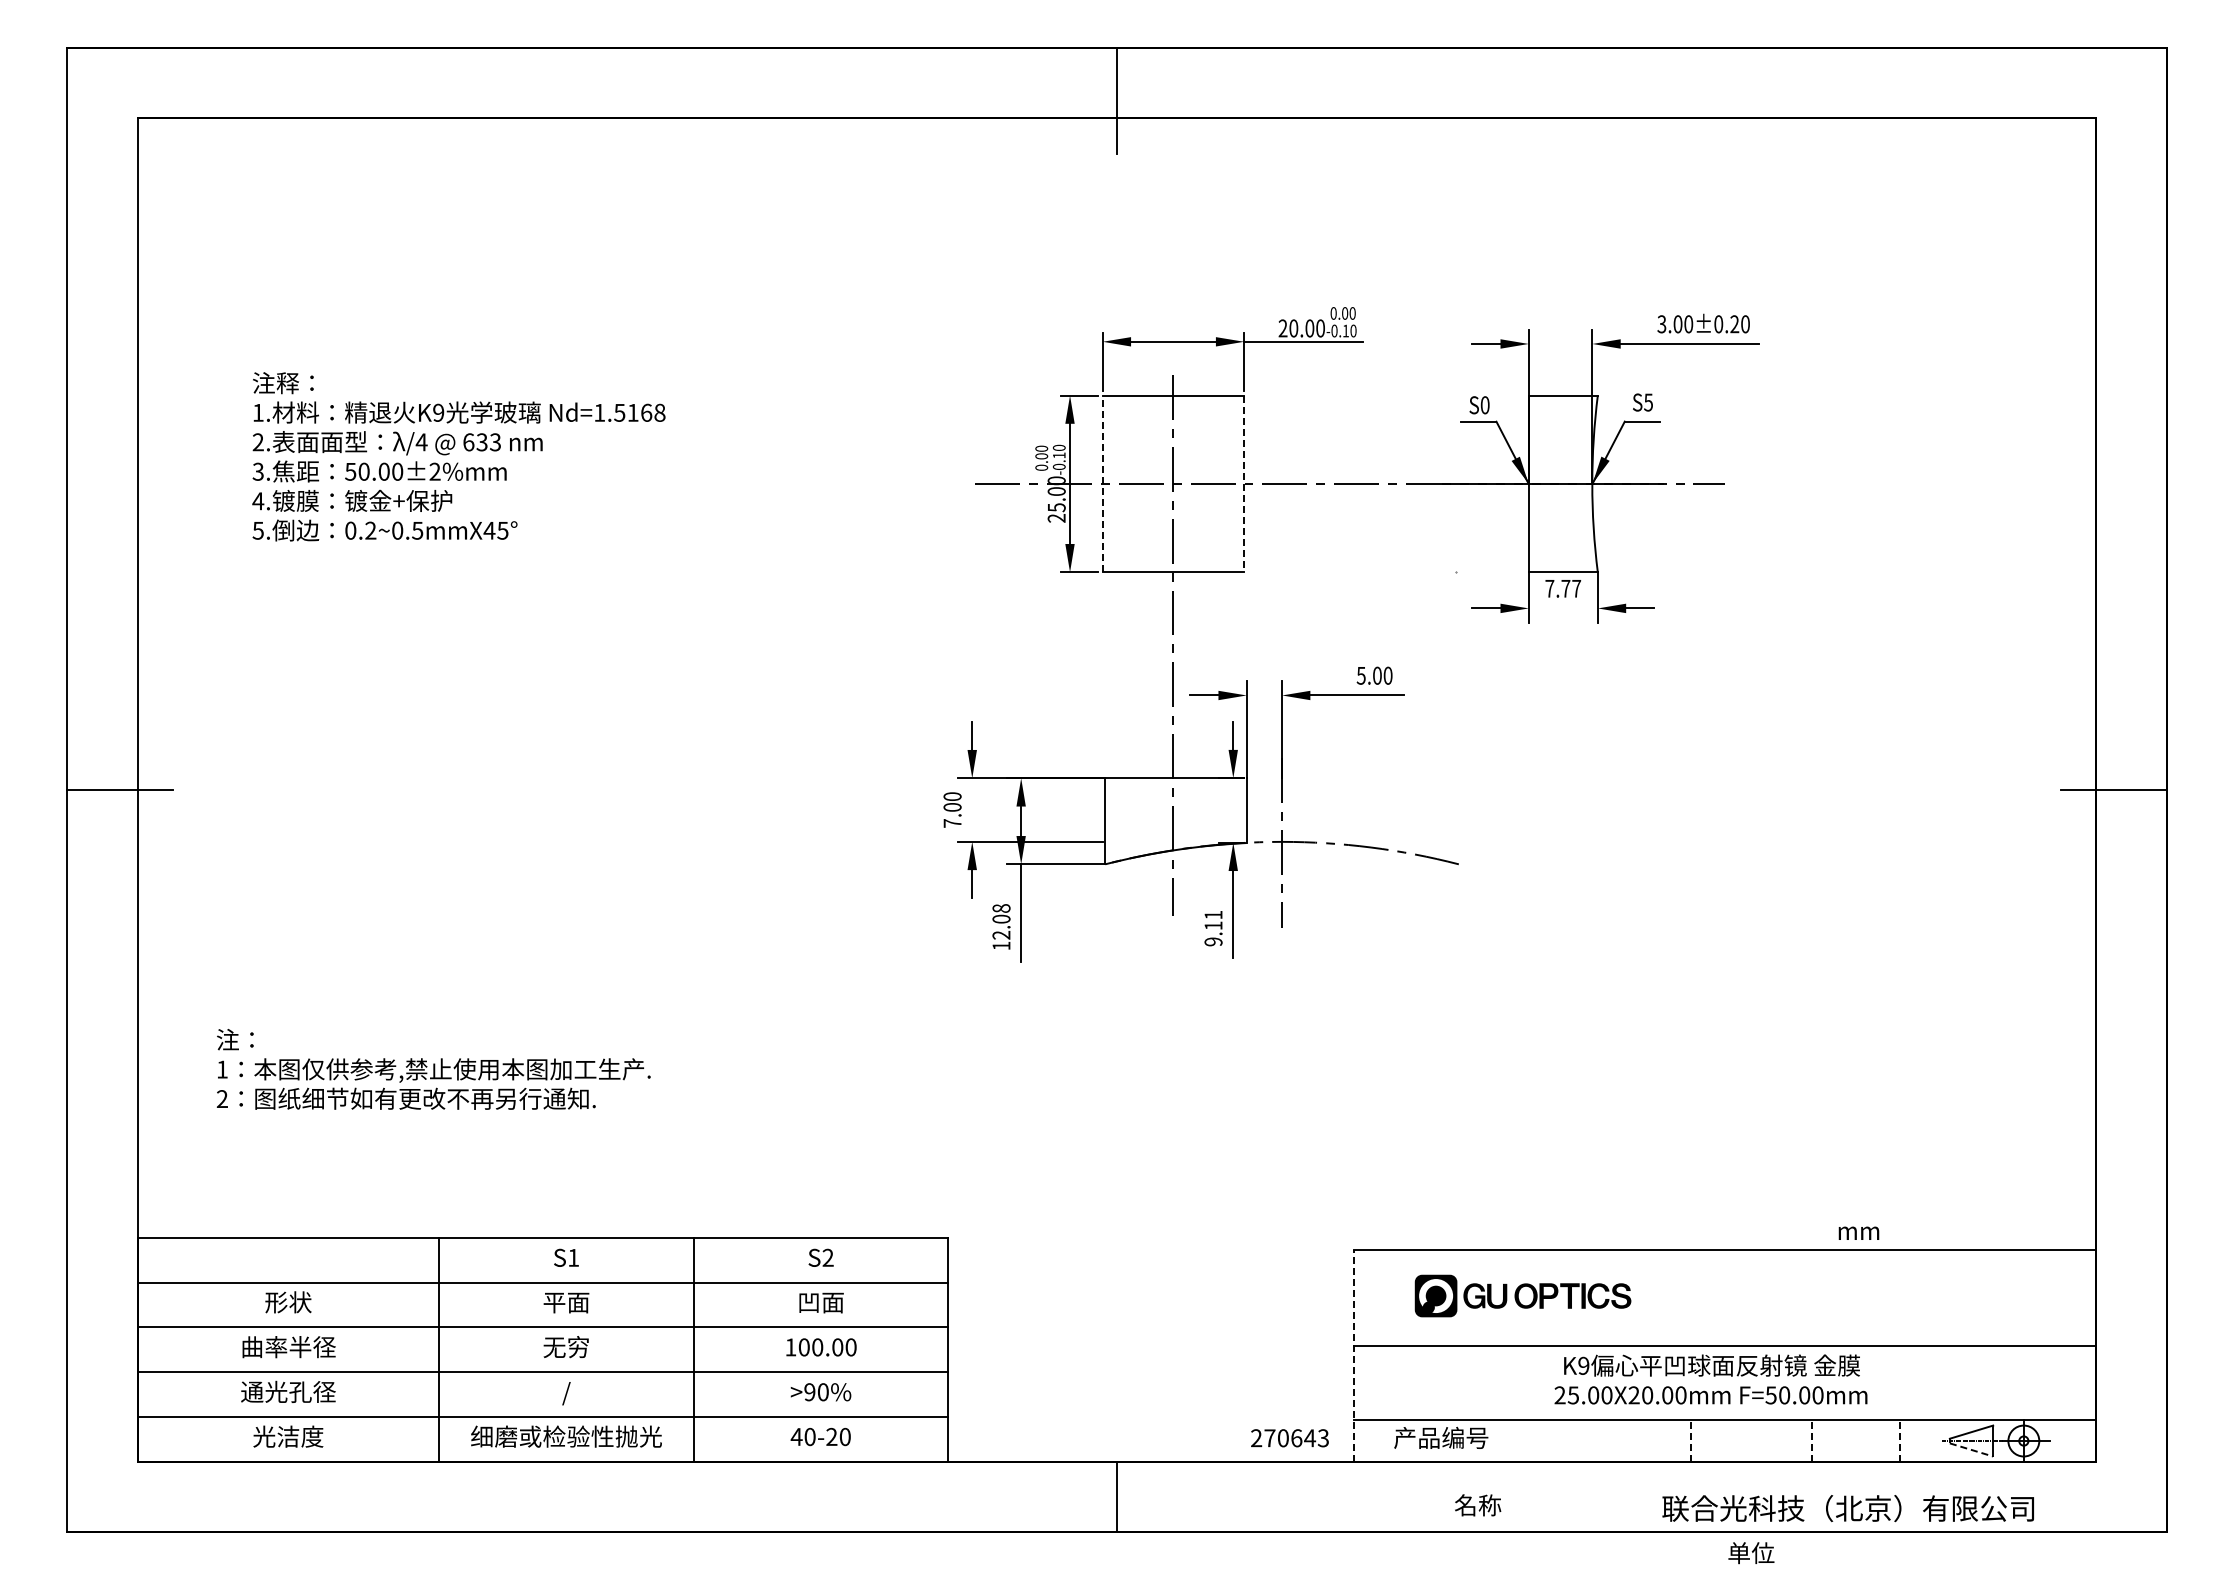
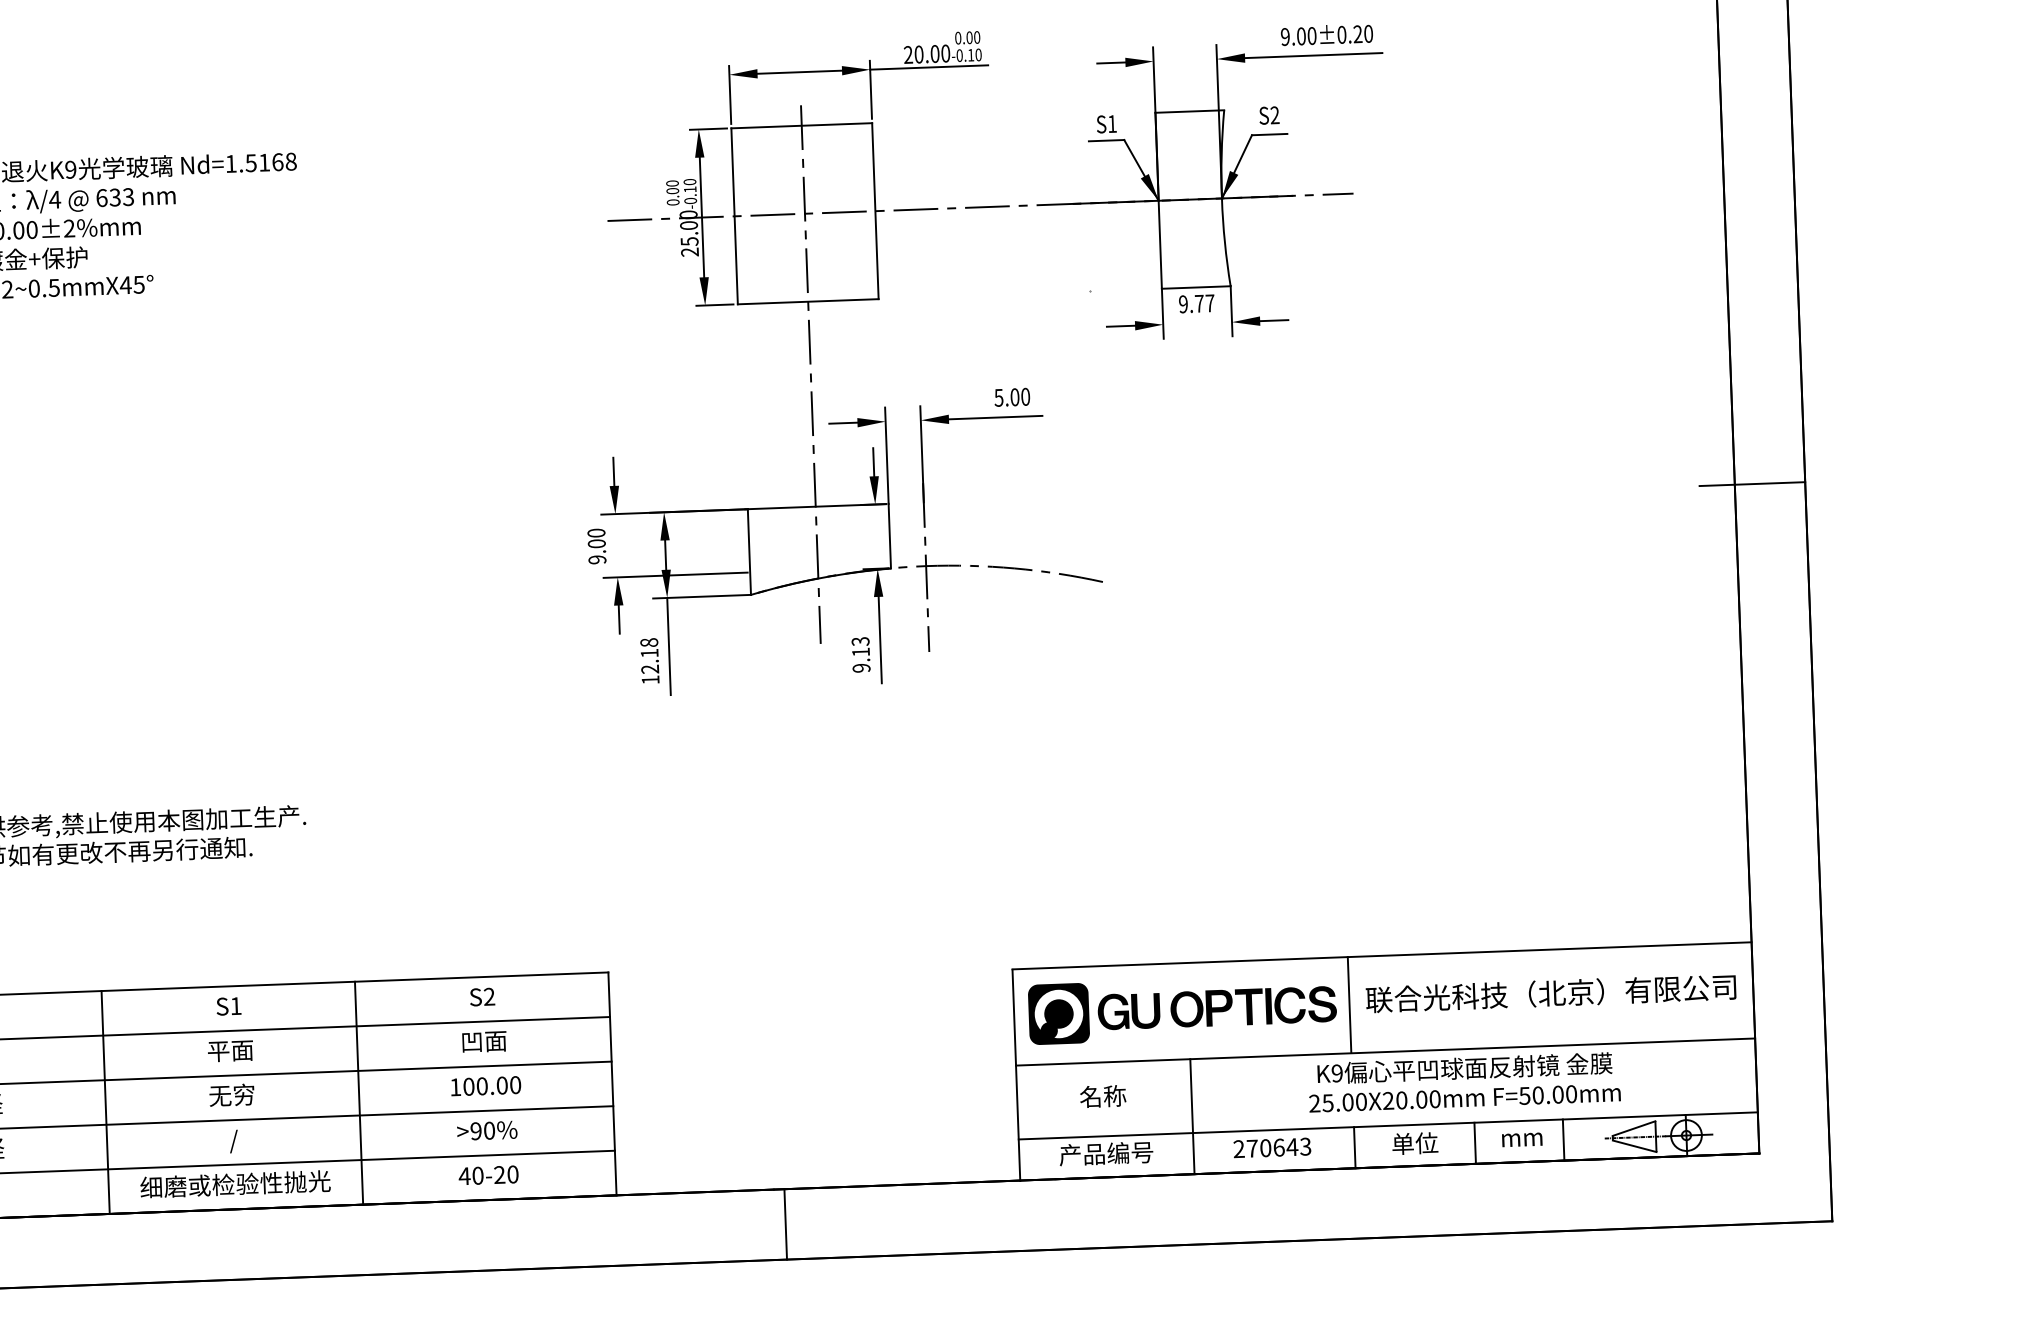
text: (1661, 324) -> (1284, 37), 3.00±0.20 -> 9.00±0.20
text: (1648, 402) -> (1274, 115), S5 -> S2
text: (1484, 405) -> (1111, 124), S0 -> S1
line: (1102, 483) -> (734, 215), dashed -> solid
line: (1244, 484) -> (875, 211), dashed -> solid
text: (1549, 588) -> (1183, 304), 7.77 -> 9.77
text: (952, 823) -> (597, 559), 7.00 -> 9.00
text: (1213, 914) -> (860, 640), 9.11 -> 9.13
text: (1001, 918) -> (649, 652), 12.08 -> 12.18
text: (1858, 1232) -> (1521, 1139), moved
part: (1522, 1295) -> (1182, 1008), size x1.43
line: (1690, 1297) -> (1349, 1004), added
line: (1353, 1355) -> (1016, 1074), dashed -> solid
text: (1710, 1379) -> (1463, 1082), moved
line: (1528, 1403) -> (1191, 1116), added
text: (1289, 1438) -> (1271, 1148), moved
line: (1690, 1441) -> (1354, 1148), dashed -> solid
line: (1811, 1441) -> (1475, 1143), dashed -> solid
line: (1900, 1441) -> (1563, 1140), dashed -> solid
line: (1971, 1449) -> (1634, 1145), dashed -> solid
text: (1478, 1505) -> (1103, 1096), moved
text: (1847, 1508) -> (1550, 993), moved
text: (1751, 1553) -> (1415, 1143), moved

